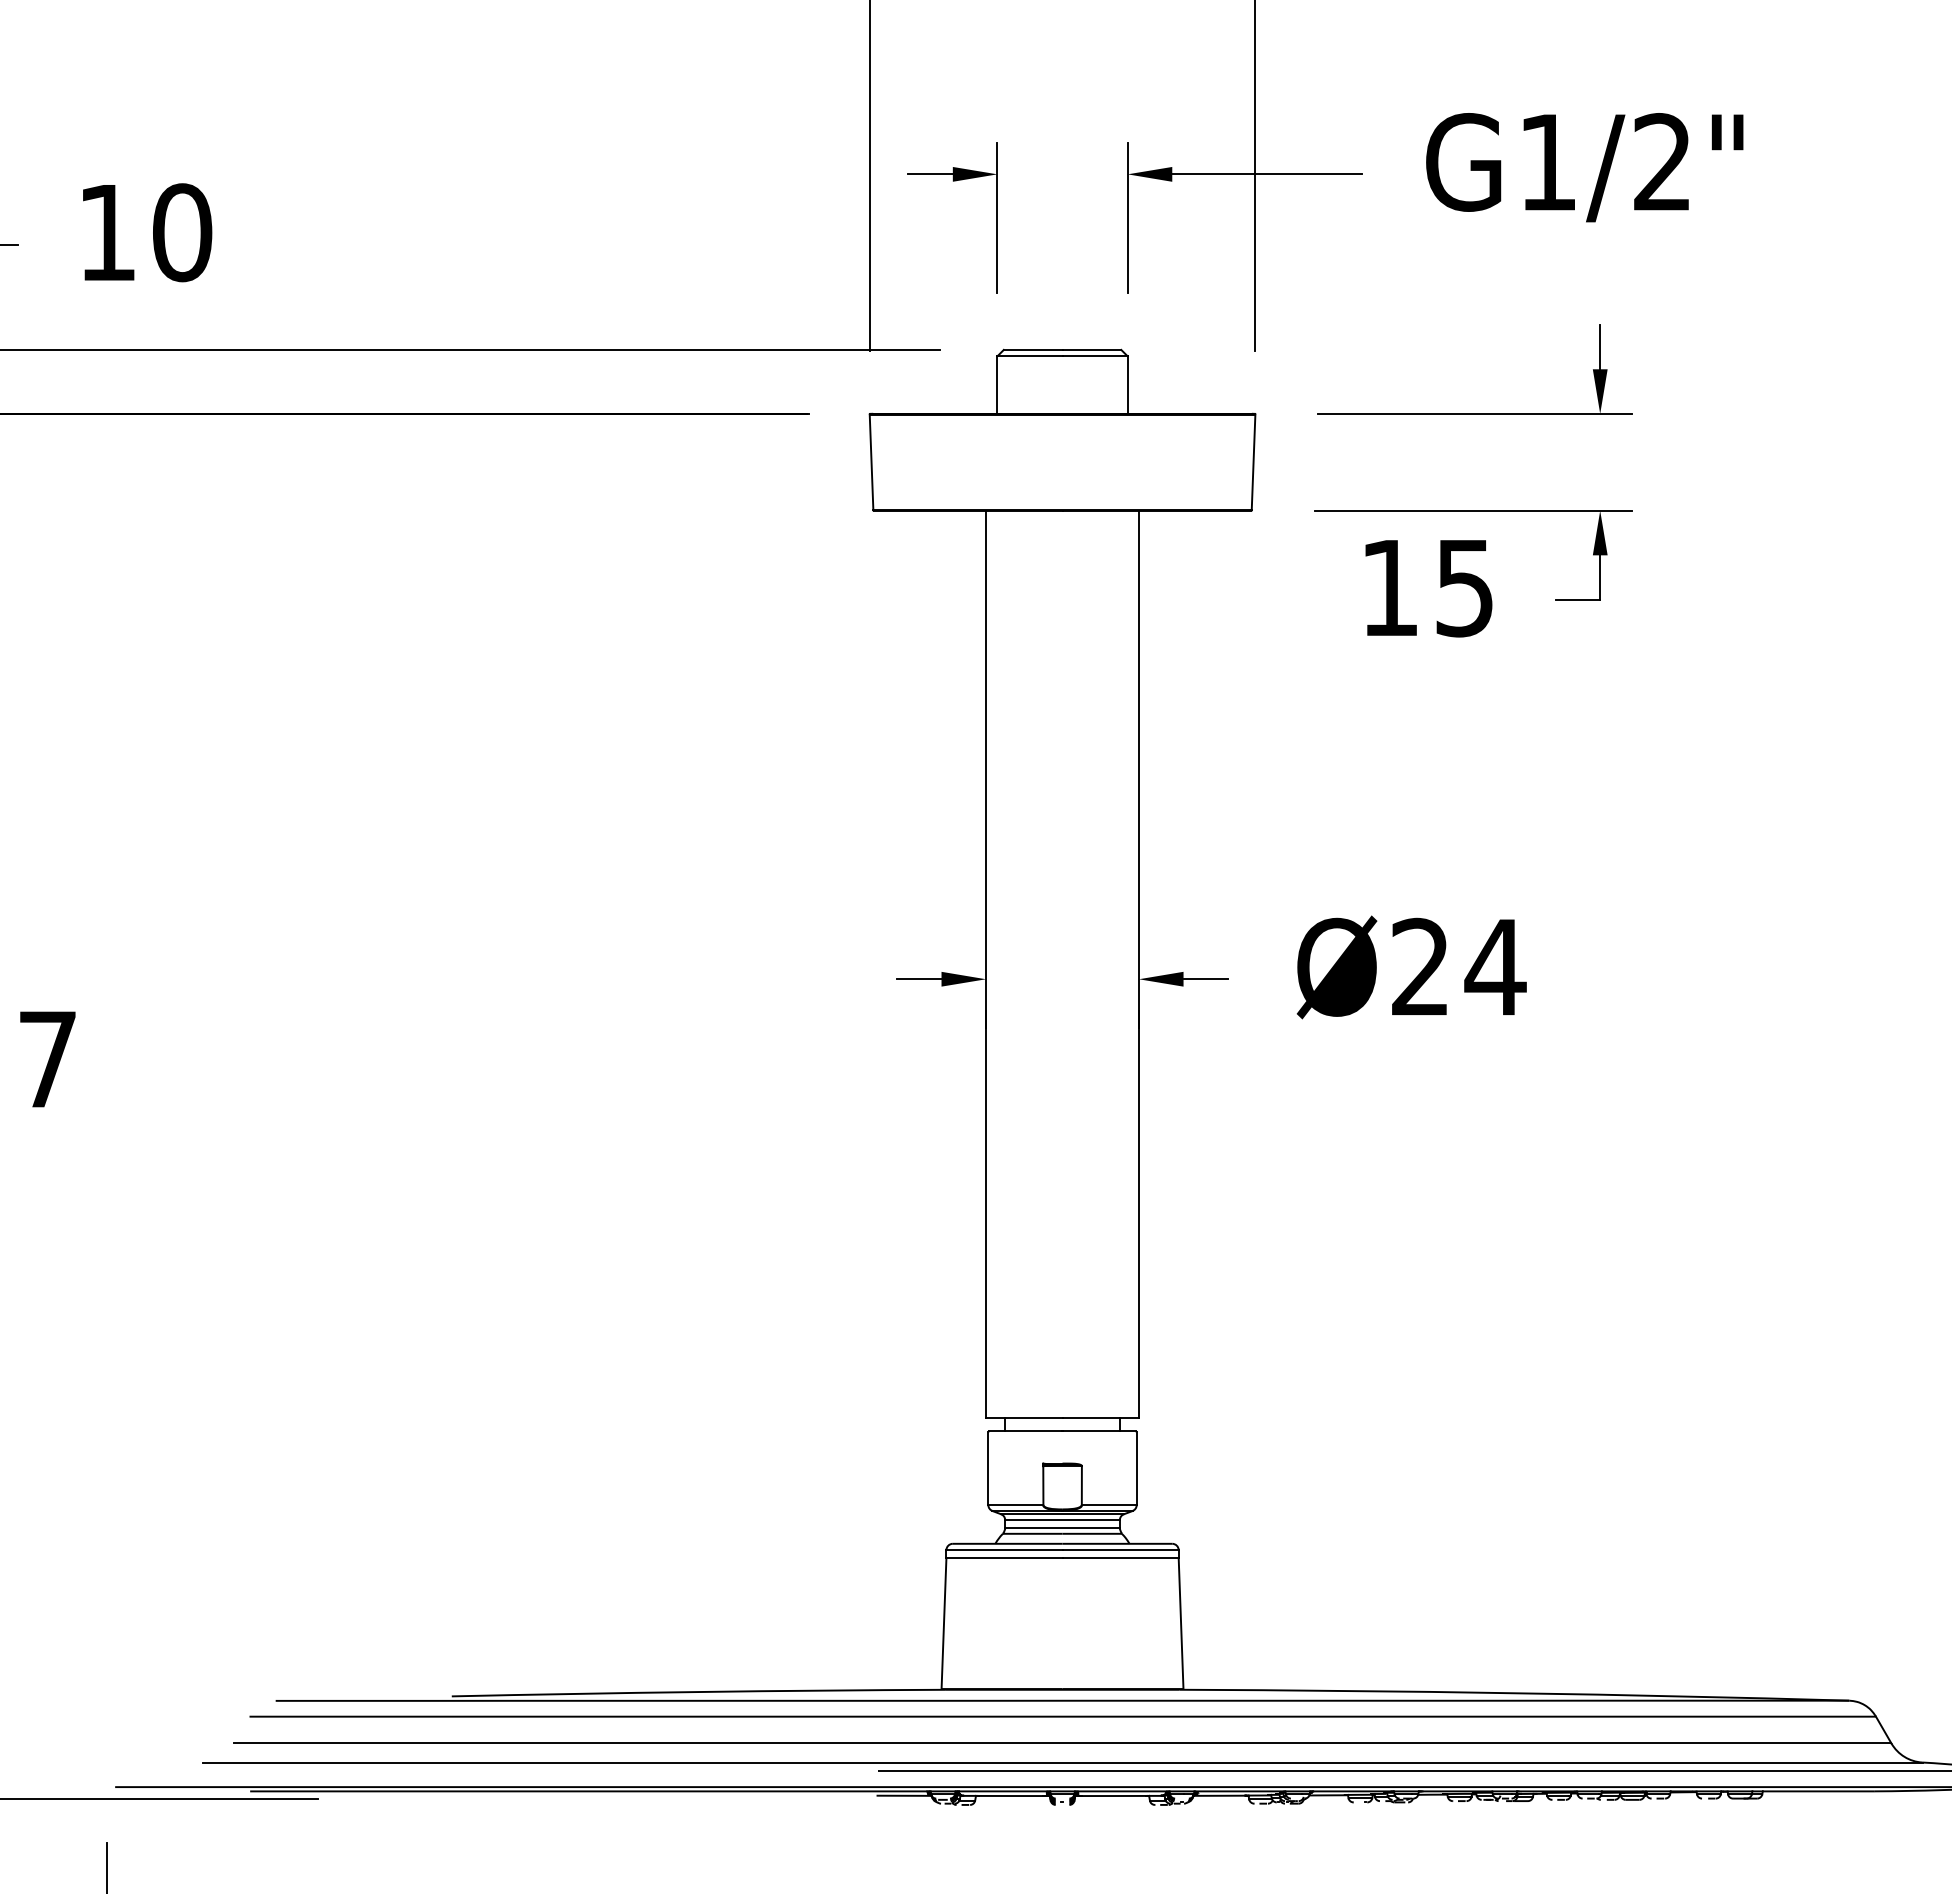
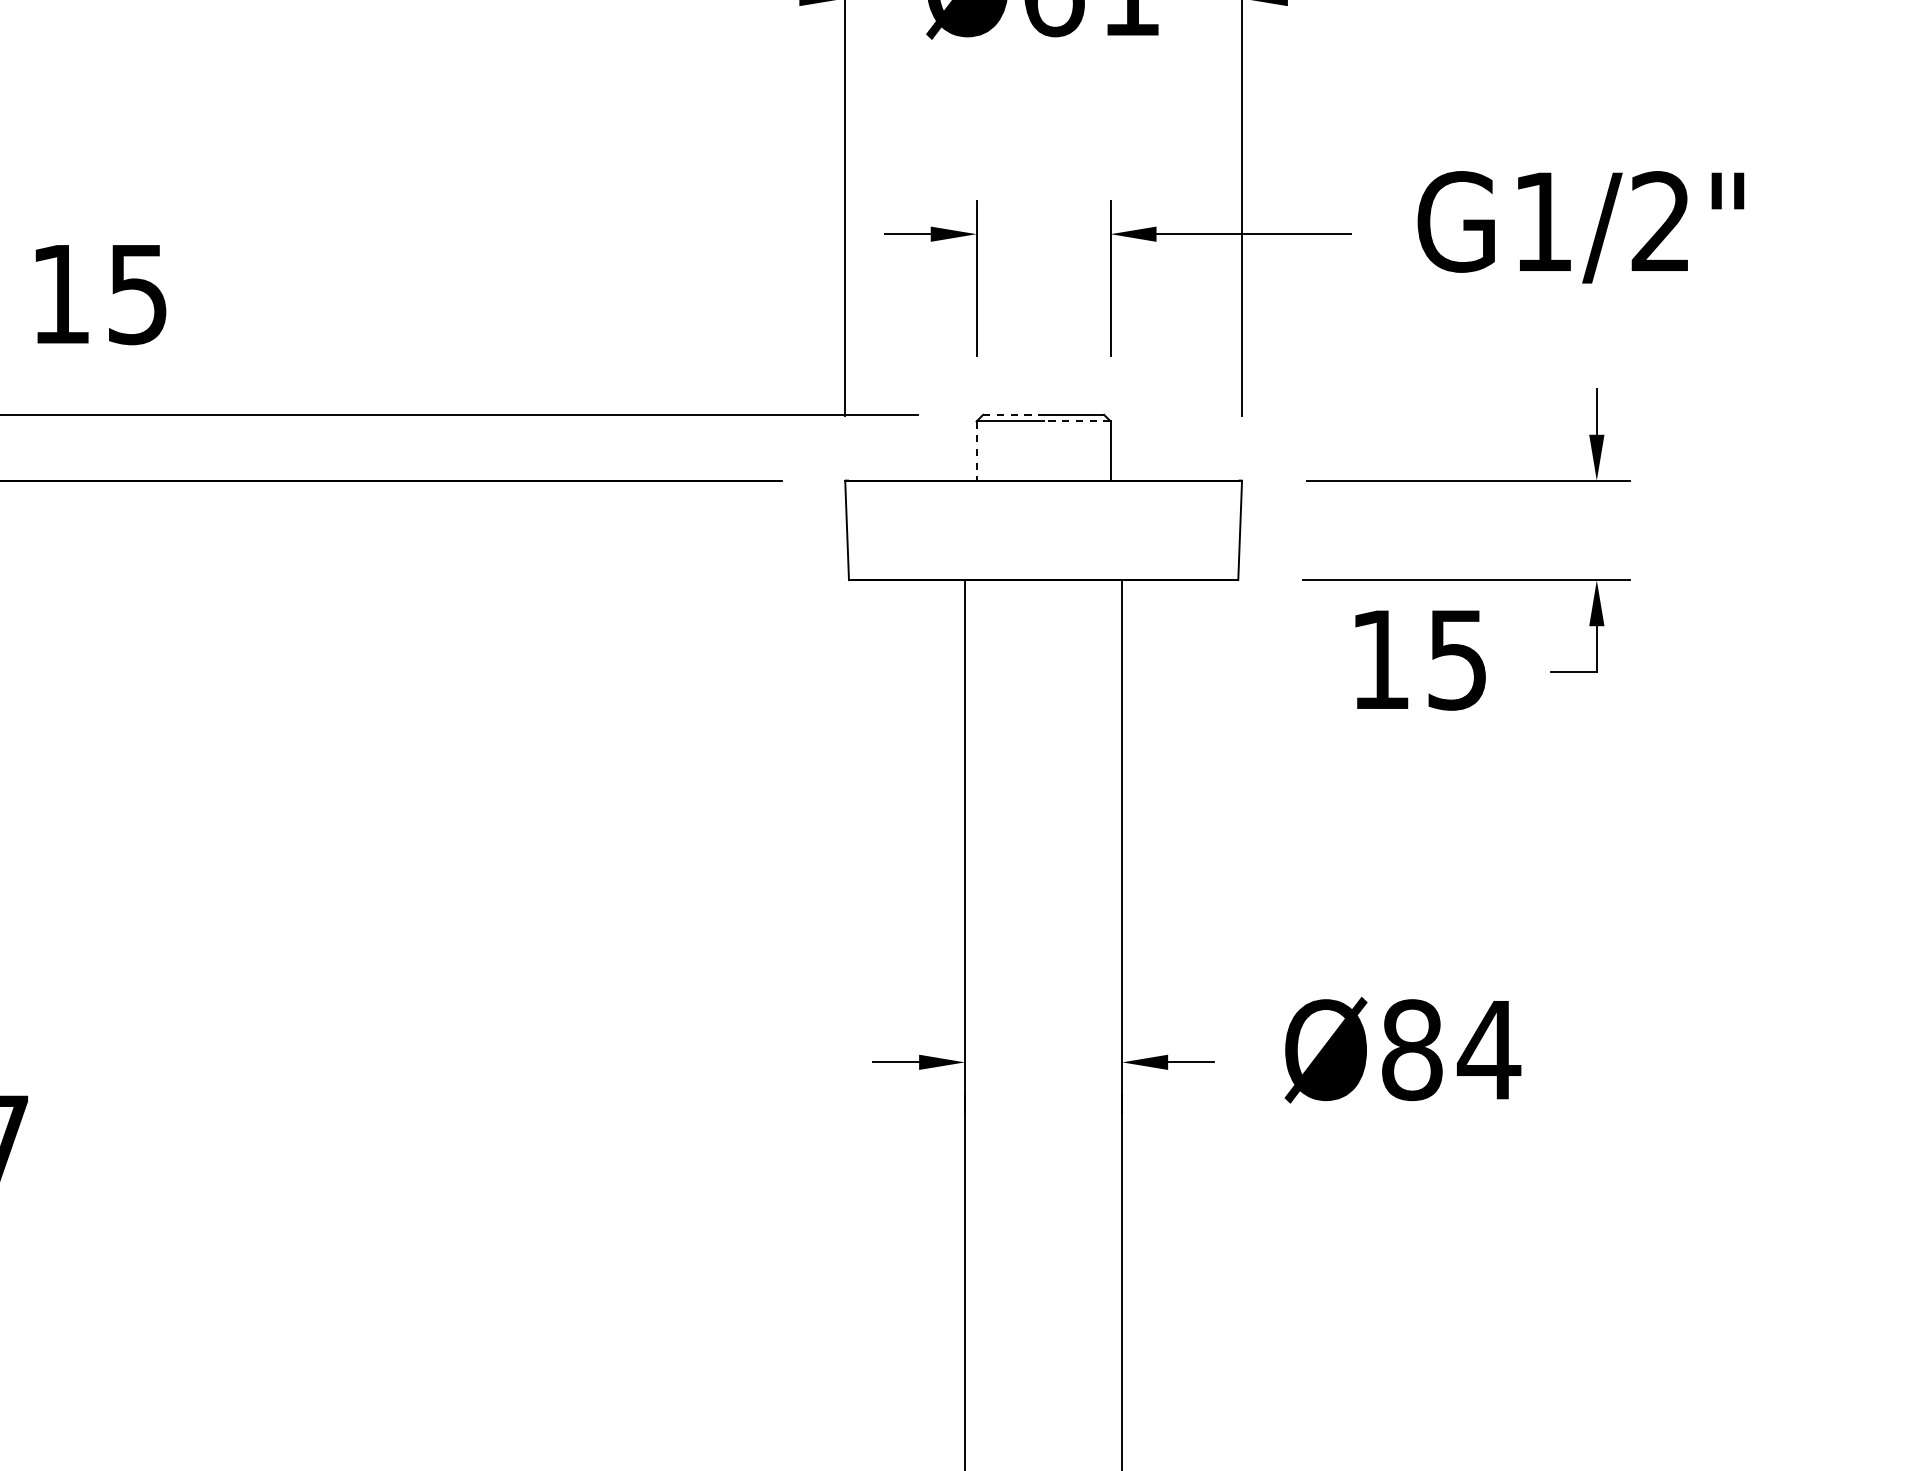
text: (182, 232) -> (138, 294), 10 -> 15
line: (1033, 349) -> (1013, 414), solid -> dashed
line: (1095, 356) -> (1077, 421), solid -> dashed
line: (997, 385) -> (976, 451), solid -> dashed
text: (1420, 966) -> (1411, 1049), Ø24 -> Ø84

